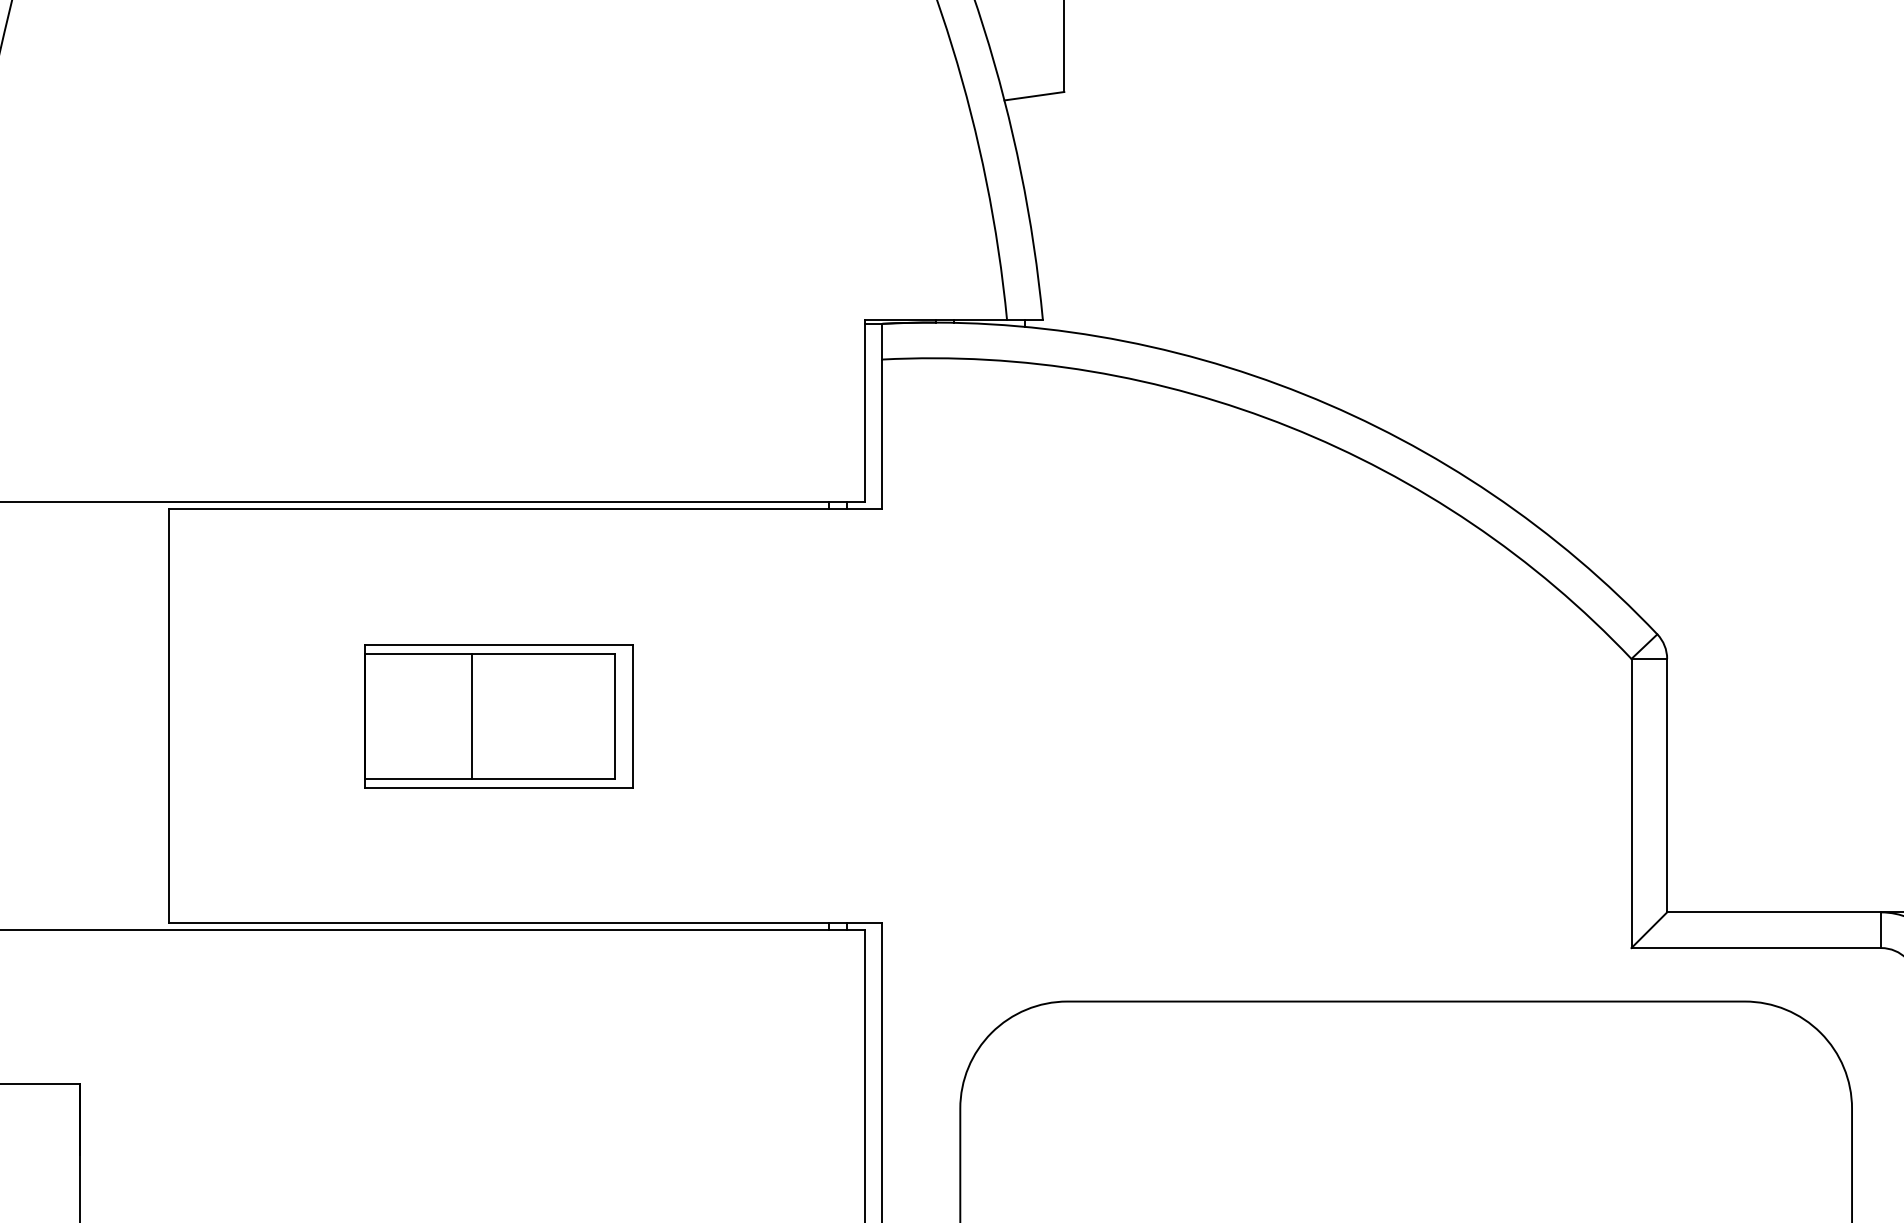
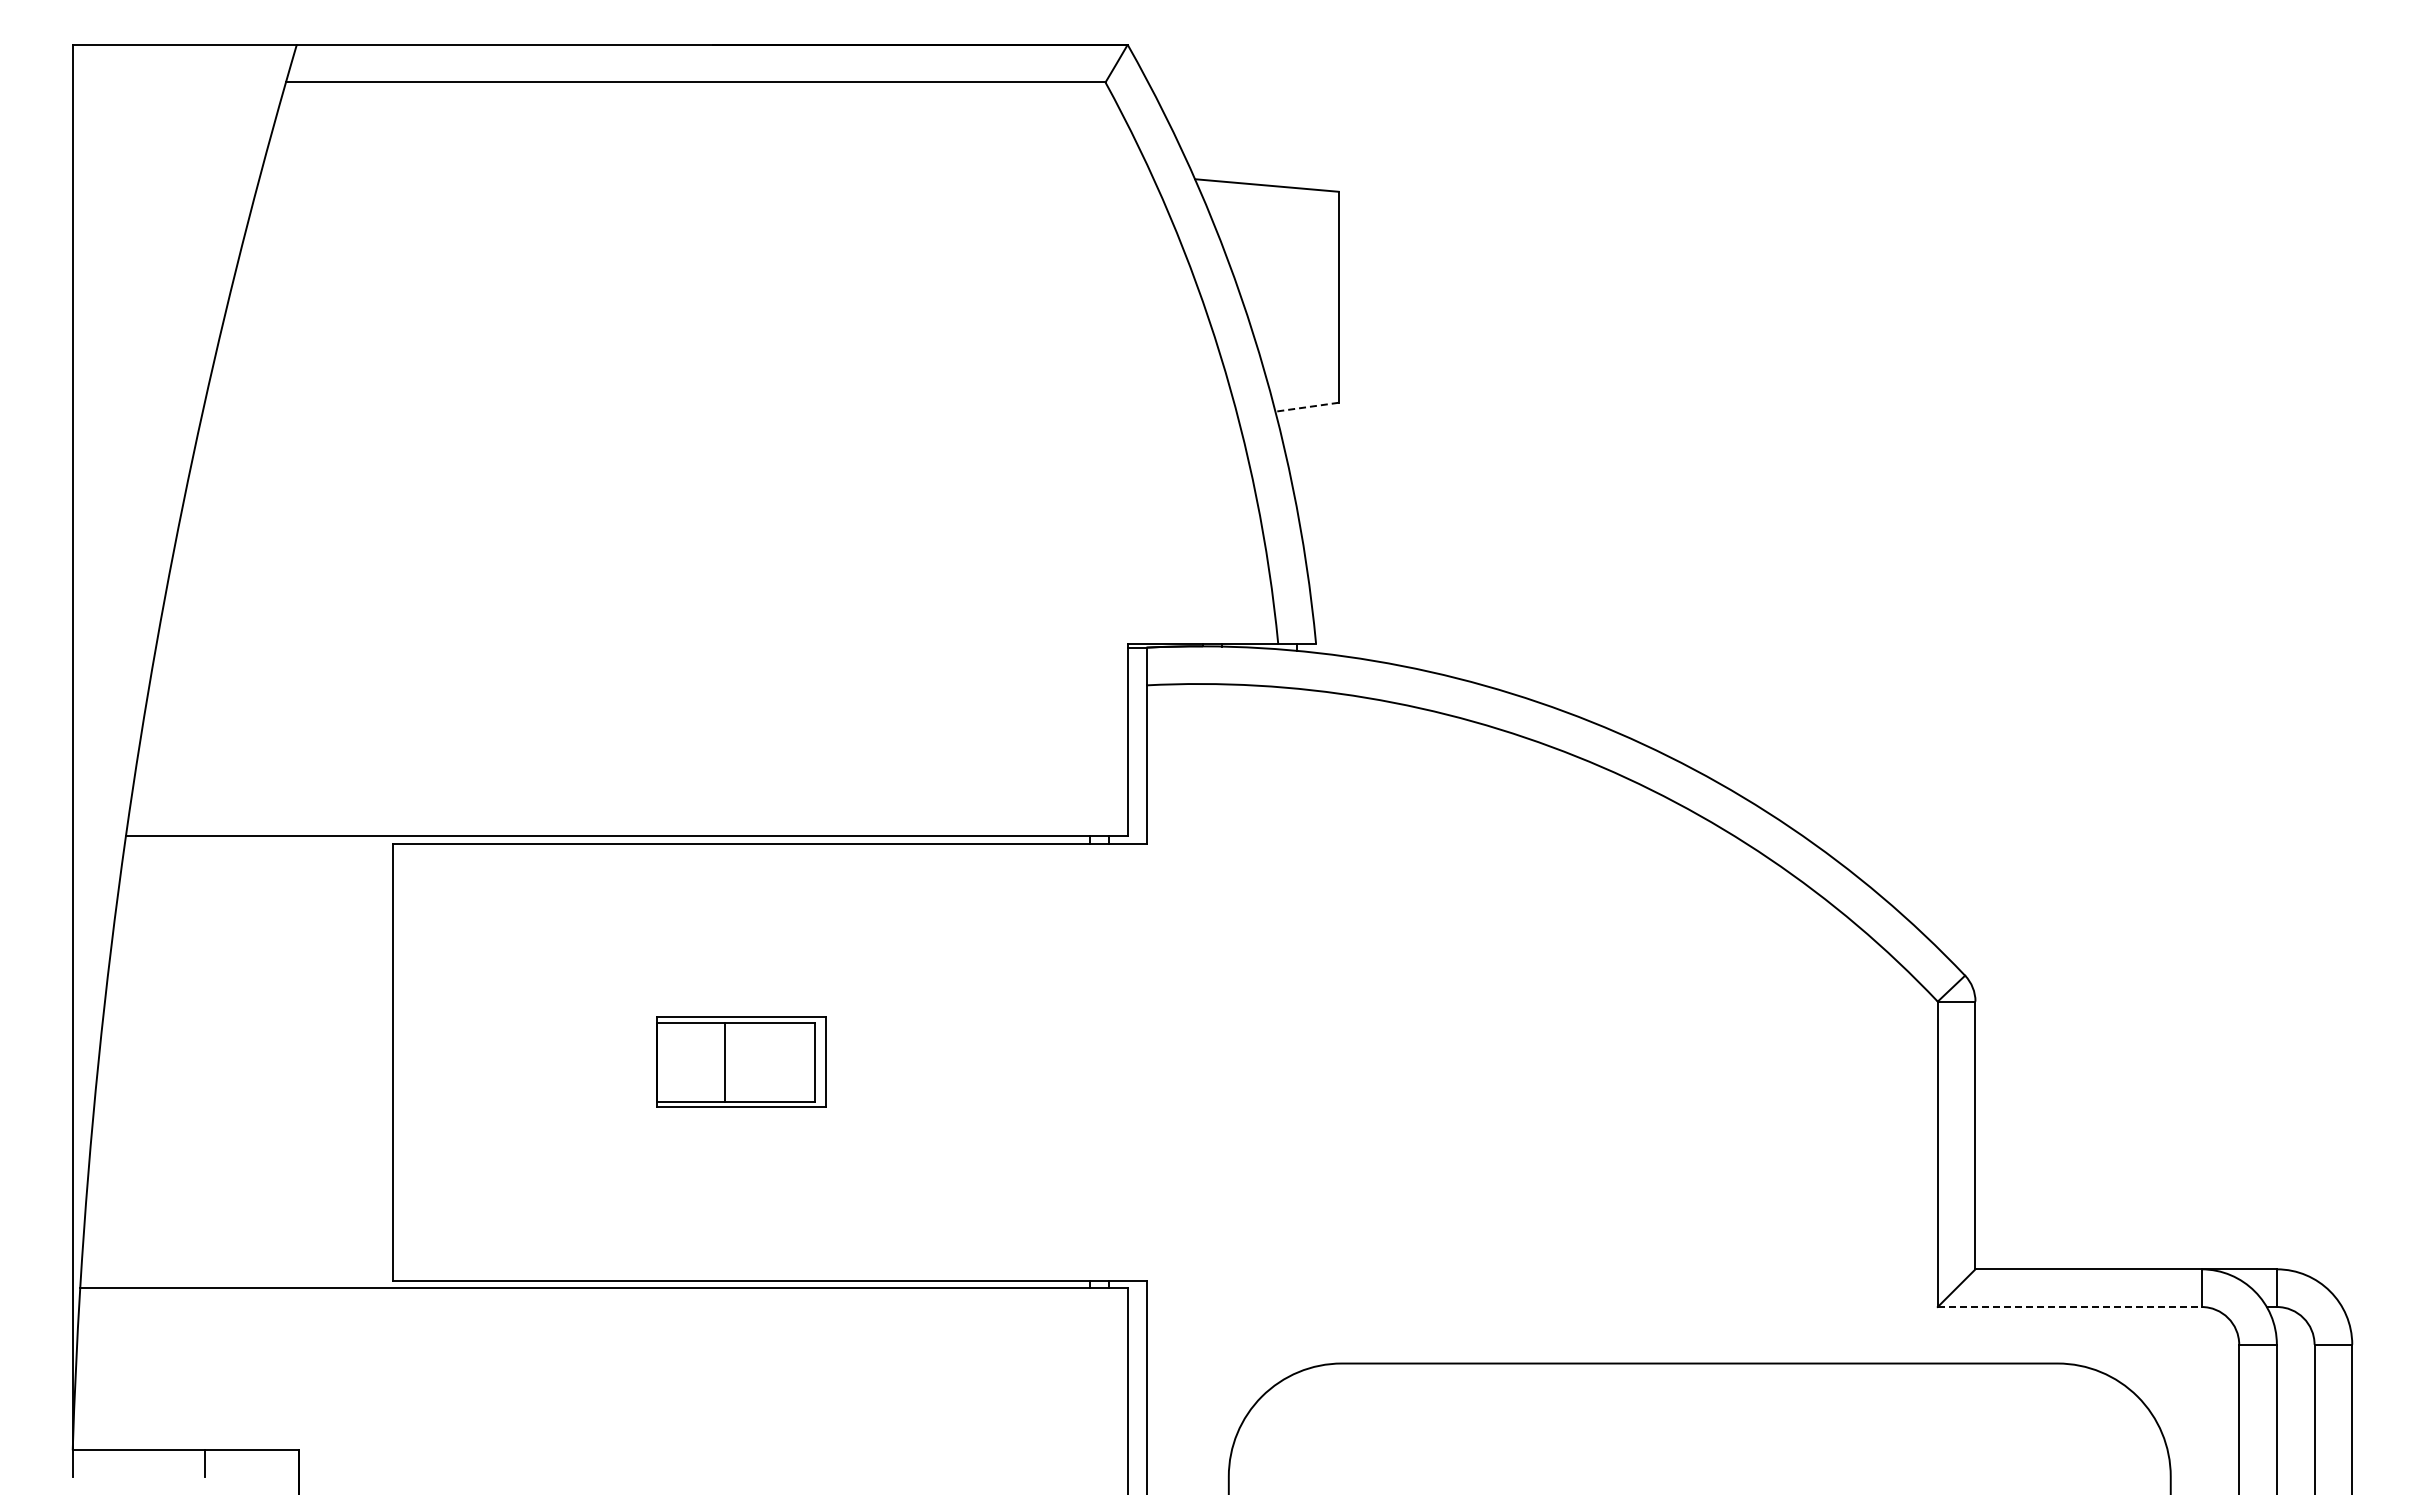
line: (1034, 96) -> (1307, 407), solid -> dashed
part: (498, 715) -> (741, 1061), size x0.6
line: (1756, 948) -> (2069, 1307), solid -> dashed

